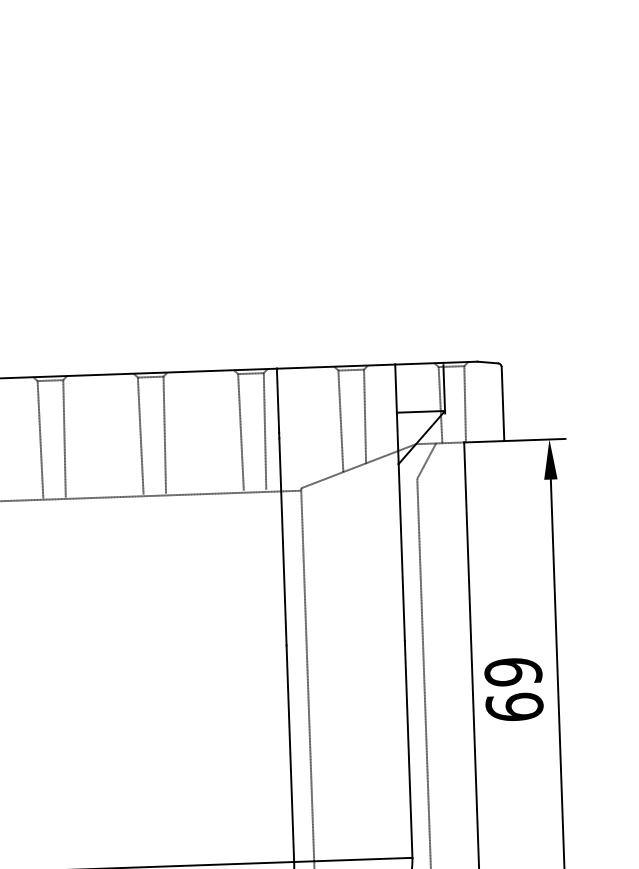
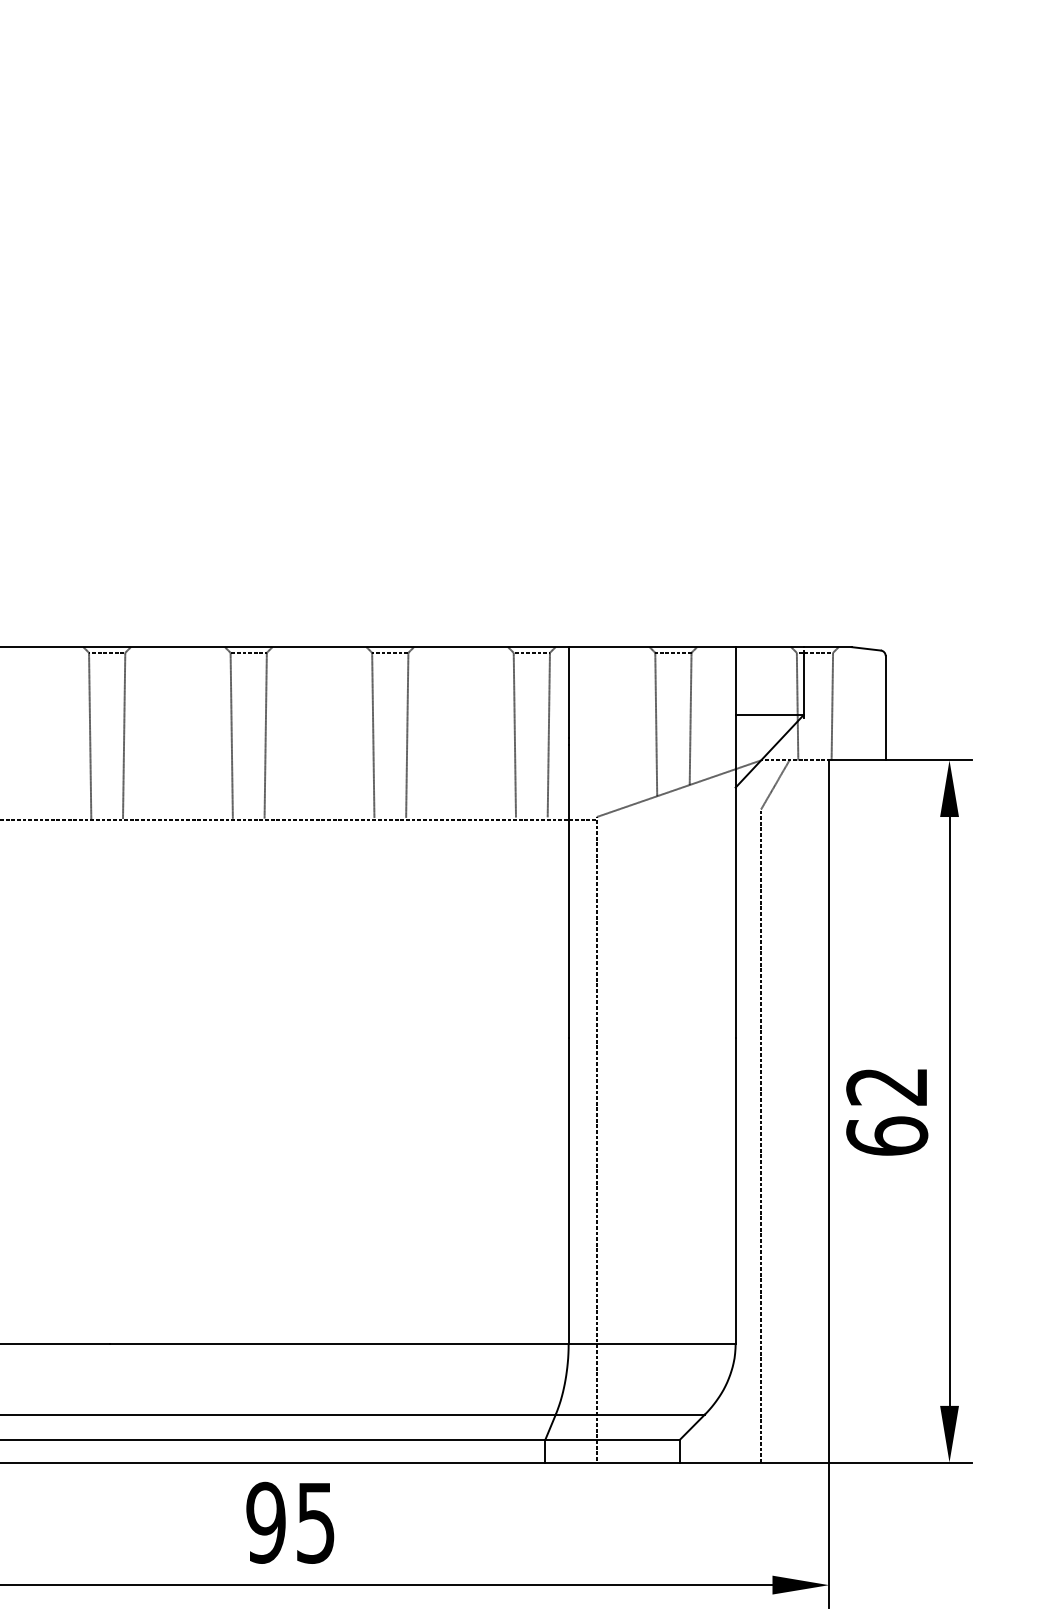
text: (513, 671) -> (887, 1086), 69 -> 62

